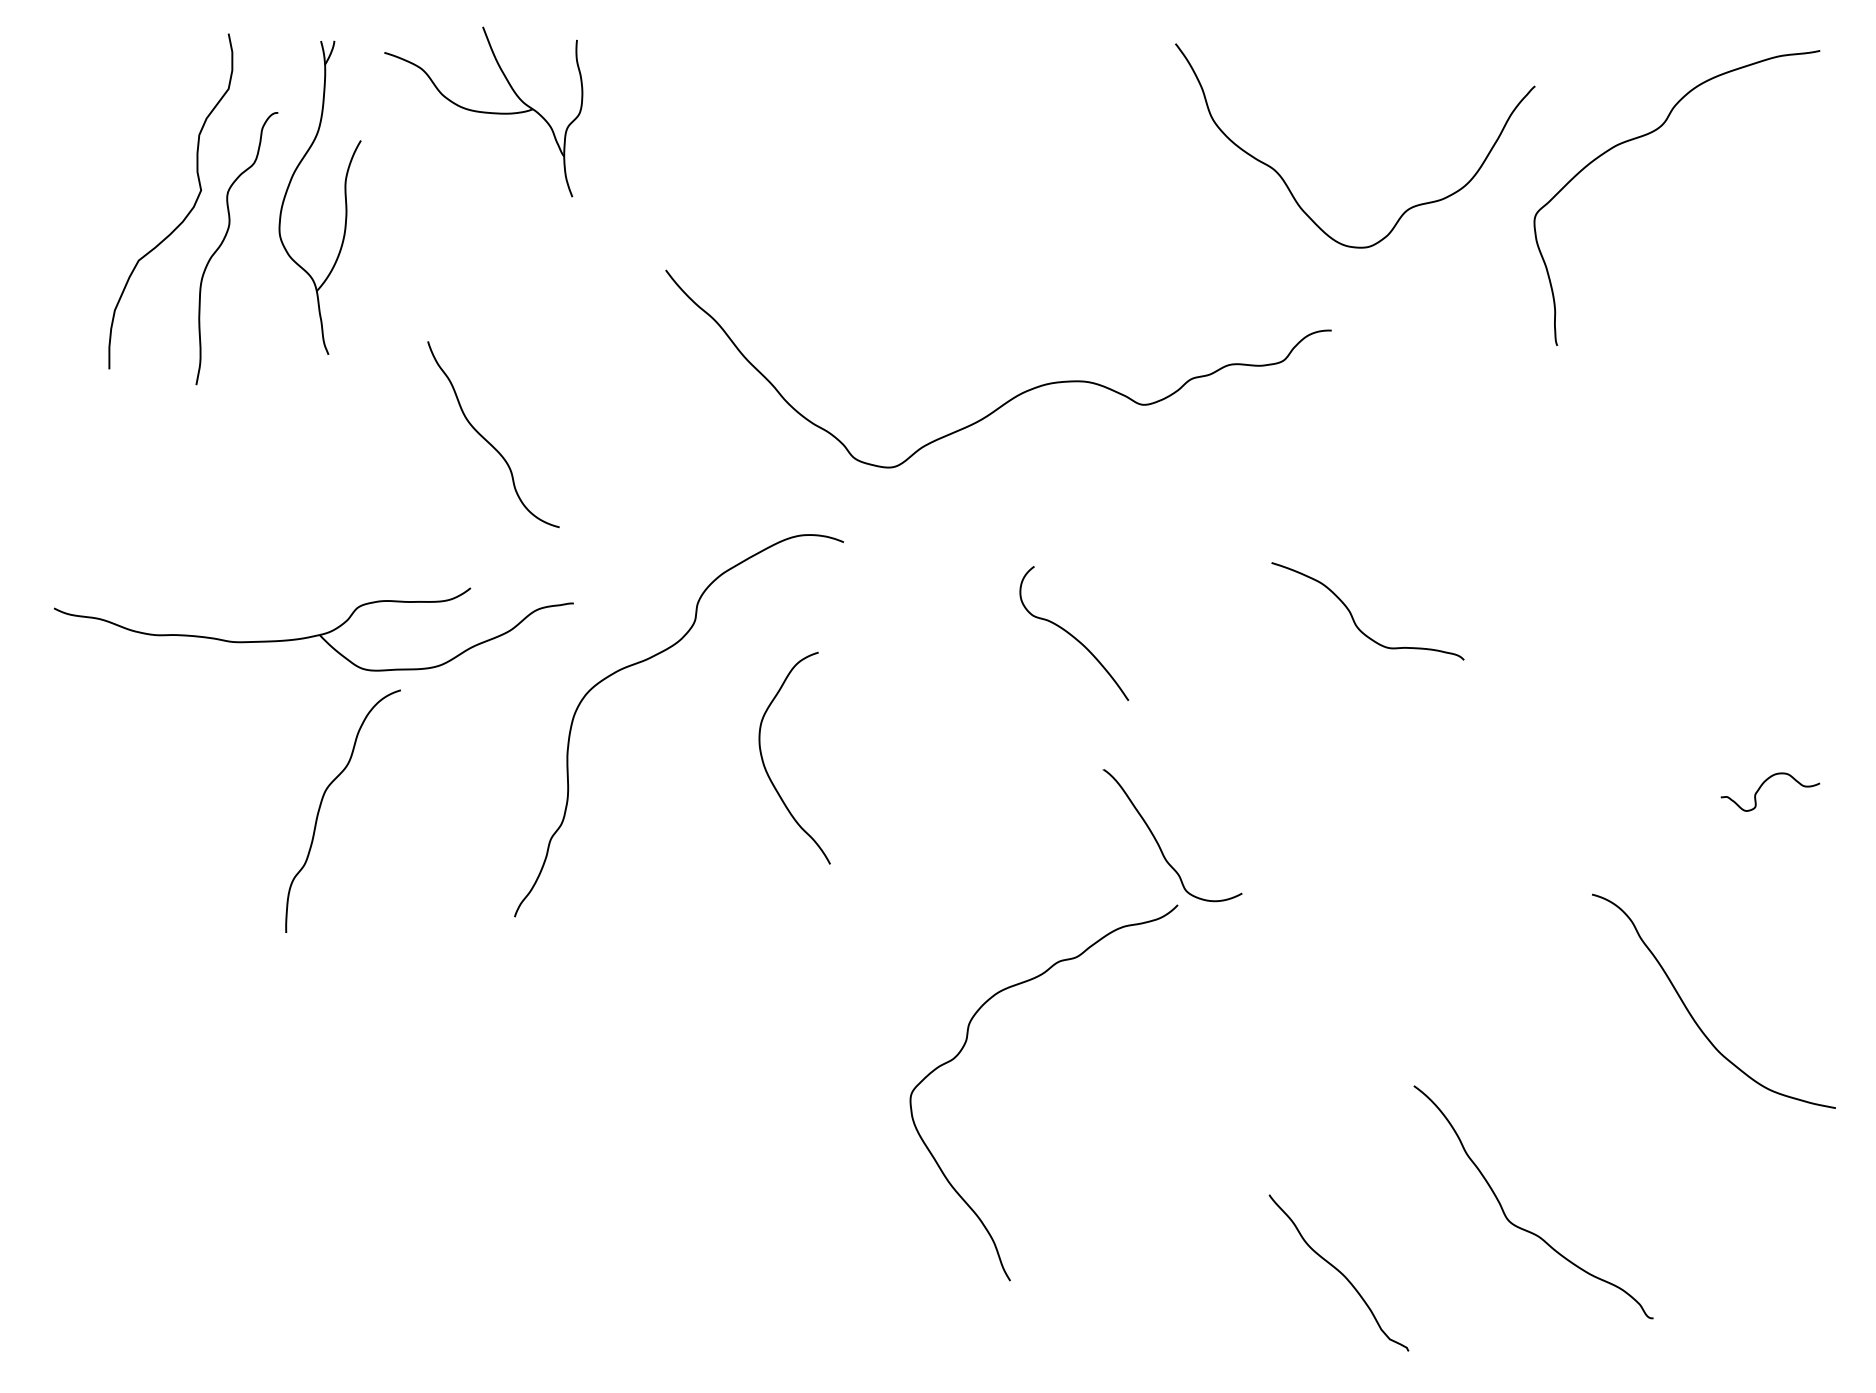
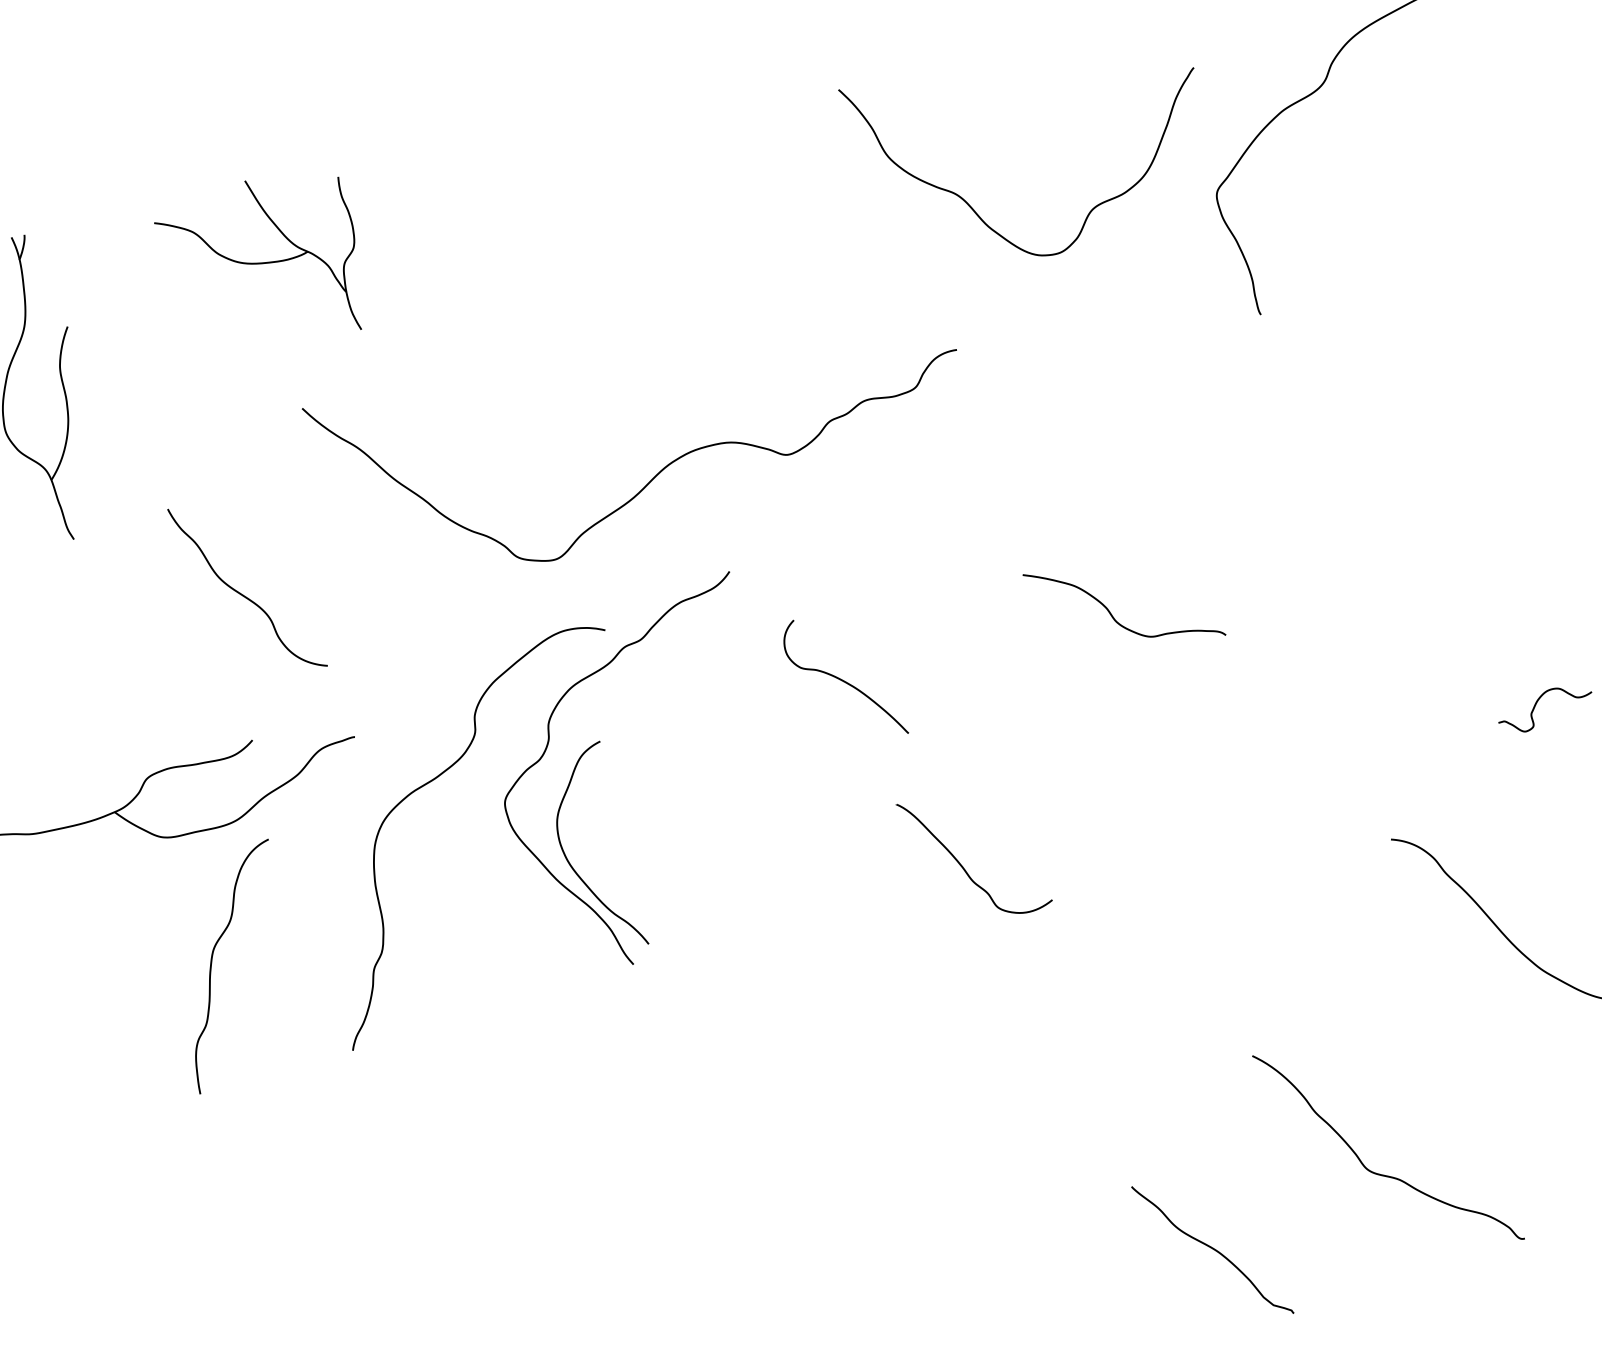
part: (483, 111) -> (260, 262), moved
curve: (1017, 394) -> (664, 466), moved
curve: (322, 802) -> (212, 961), moved
curve: (965, 1045) -> (548, 744), moved

